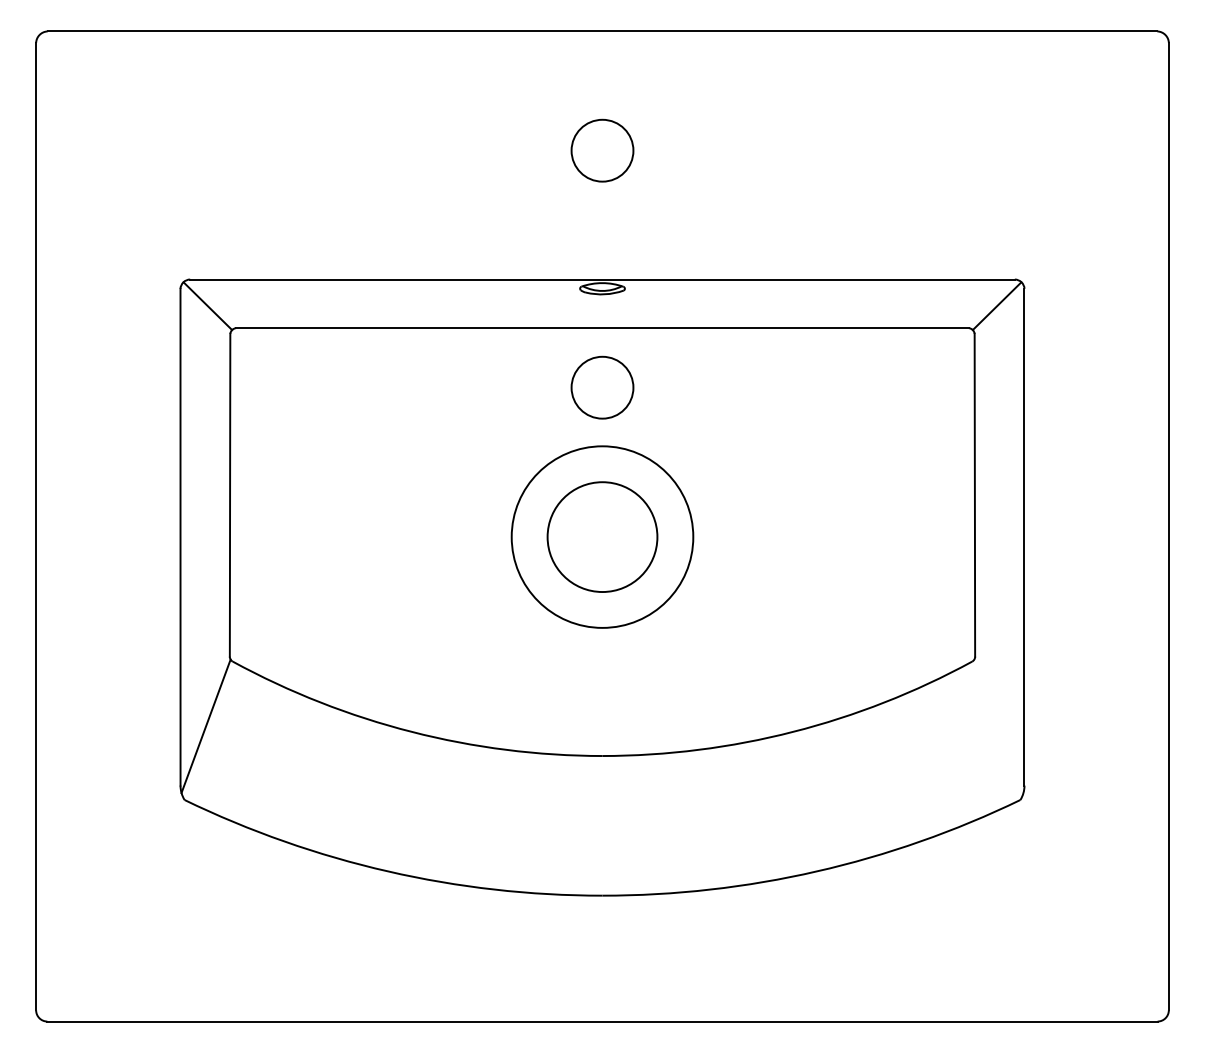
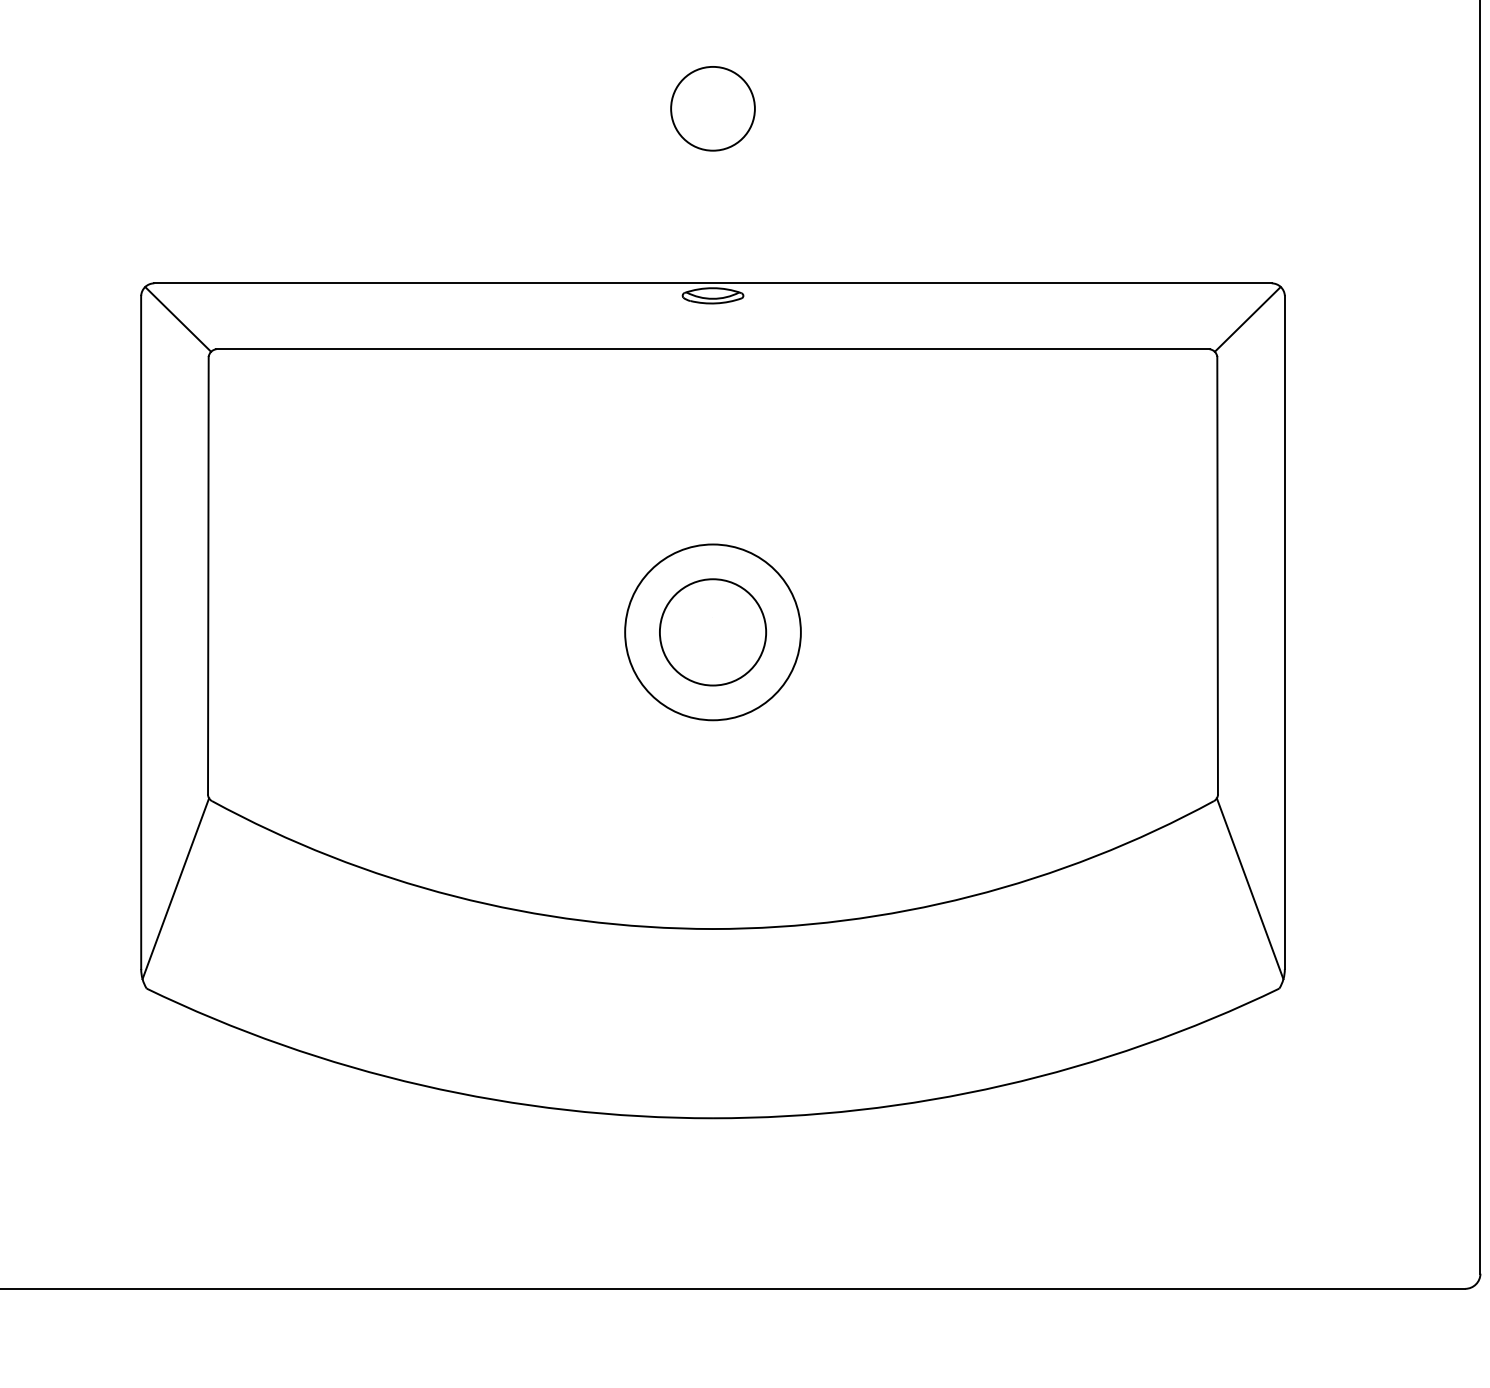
circle: (602, 387) -> (713, 429), removed
circle: (602, 536) -> (713, 631), size x0.71
circle: (602, 536) -> (713, 631), size x0.71
line: (998, 726) -> (1249, 889), added

